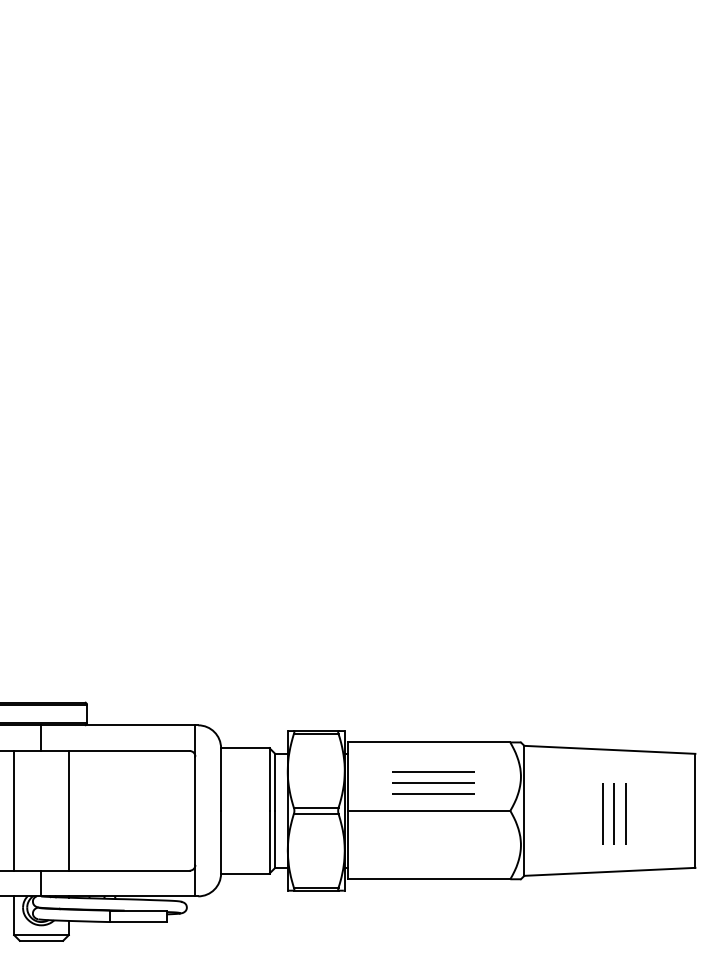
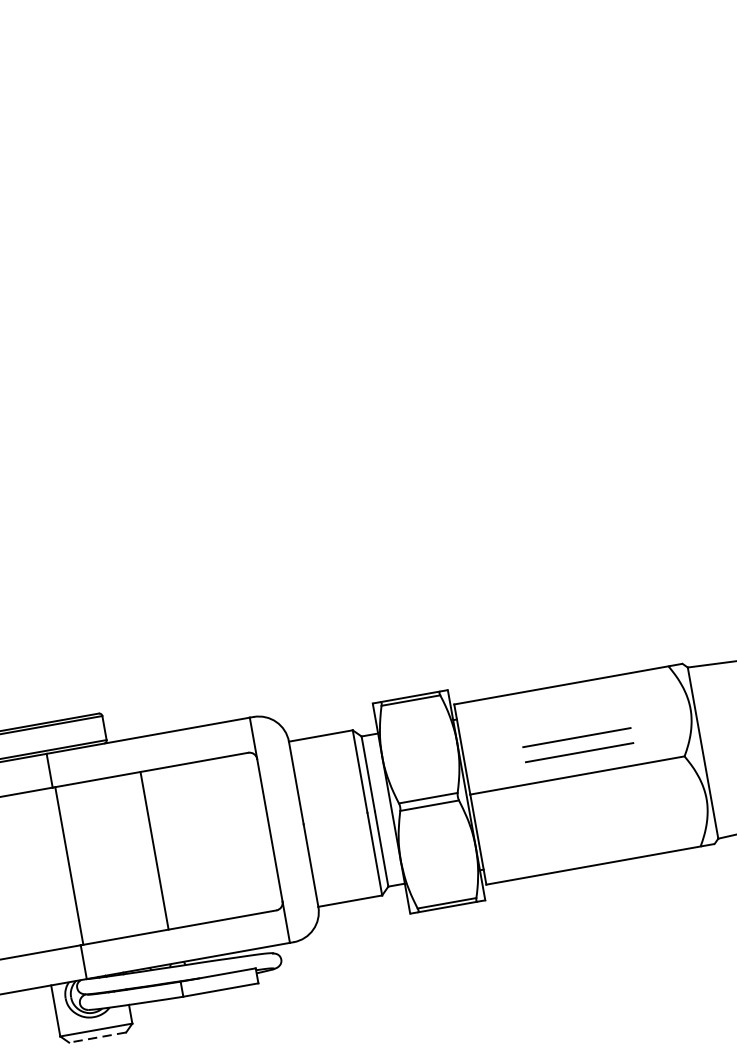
line: (433, 771) -> (574, 722), removed
line: (14, 810) -> (69, 865), moved
line: (68, 810) -> (154, 850), moved
line: (41, 940) -> (97, 1037), solid -> dashed

